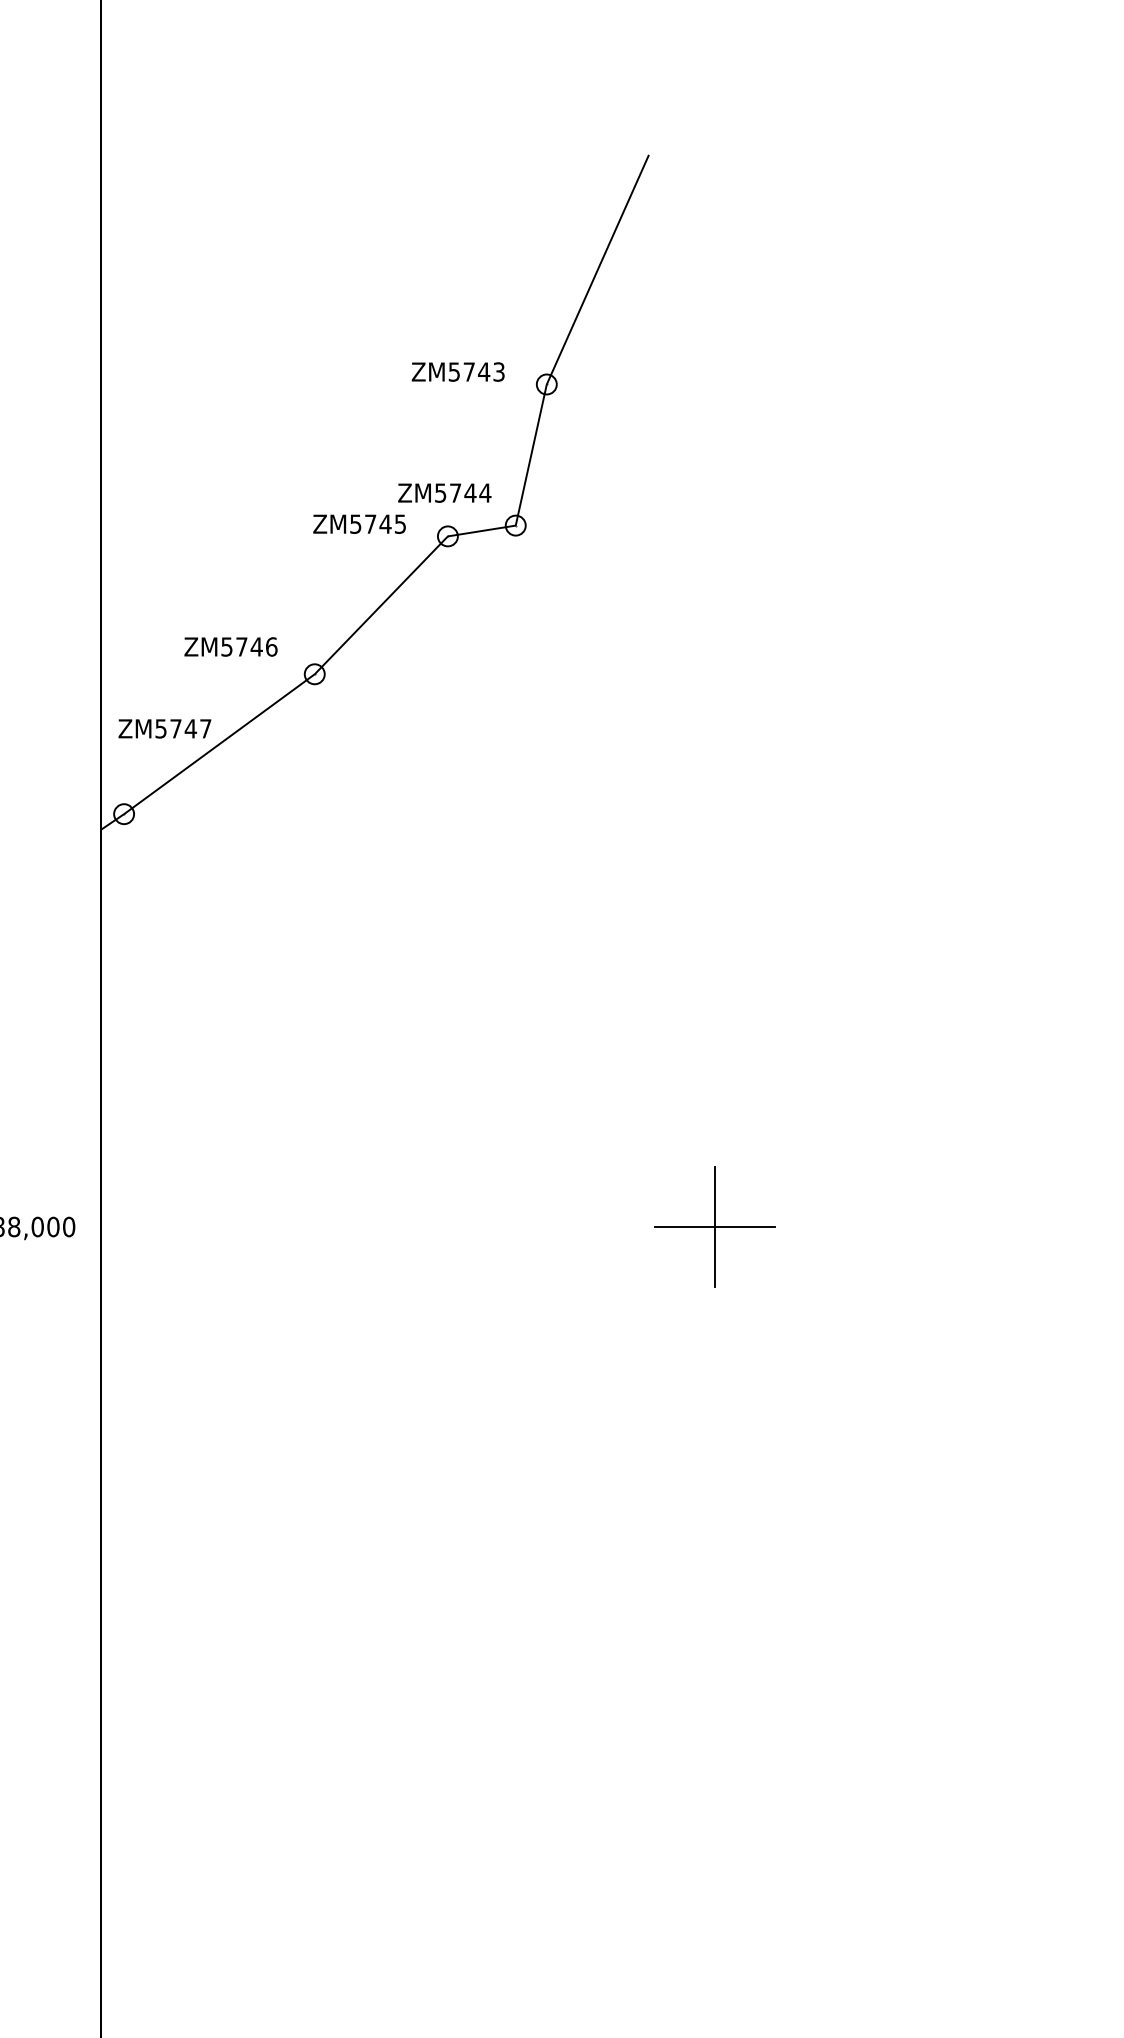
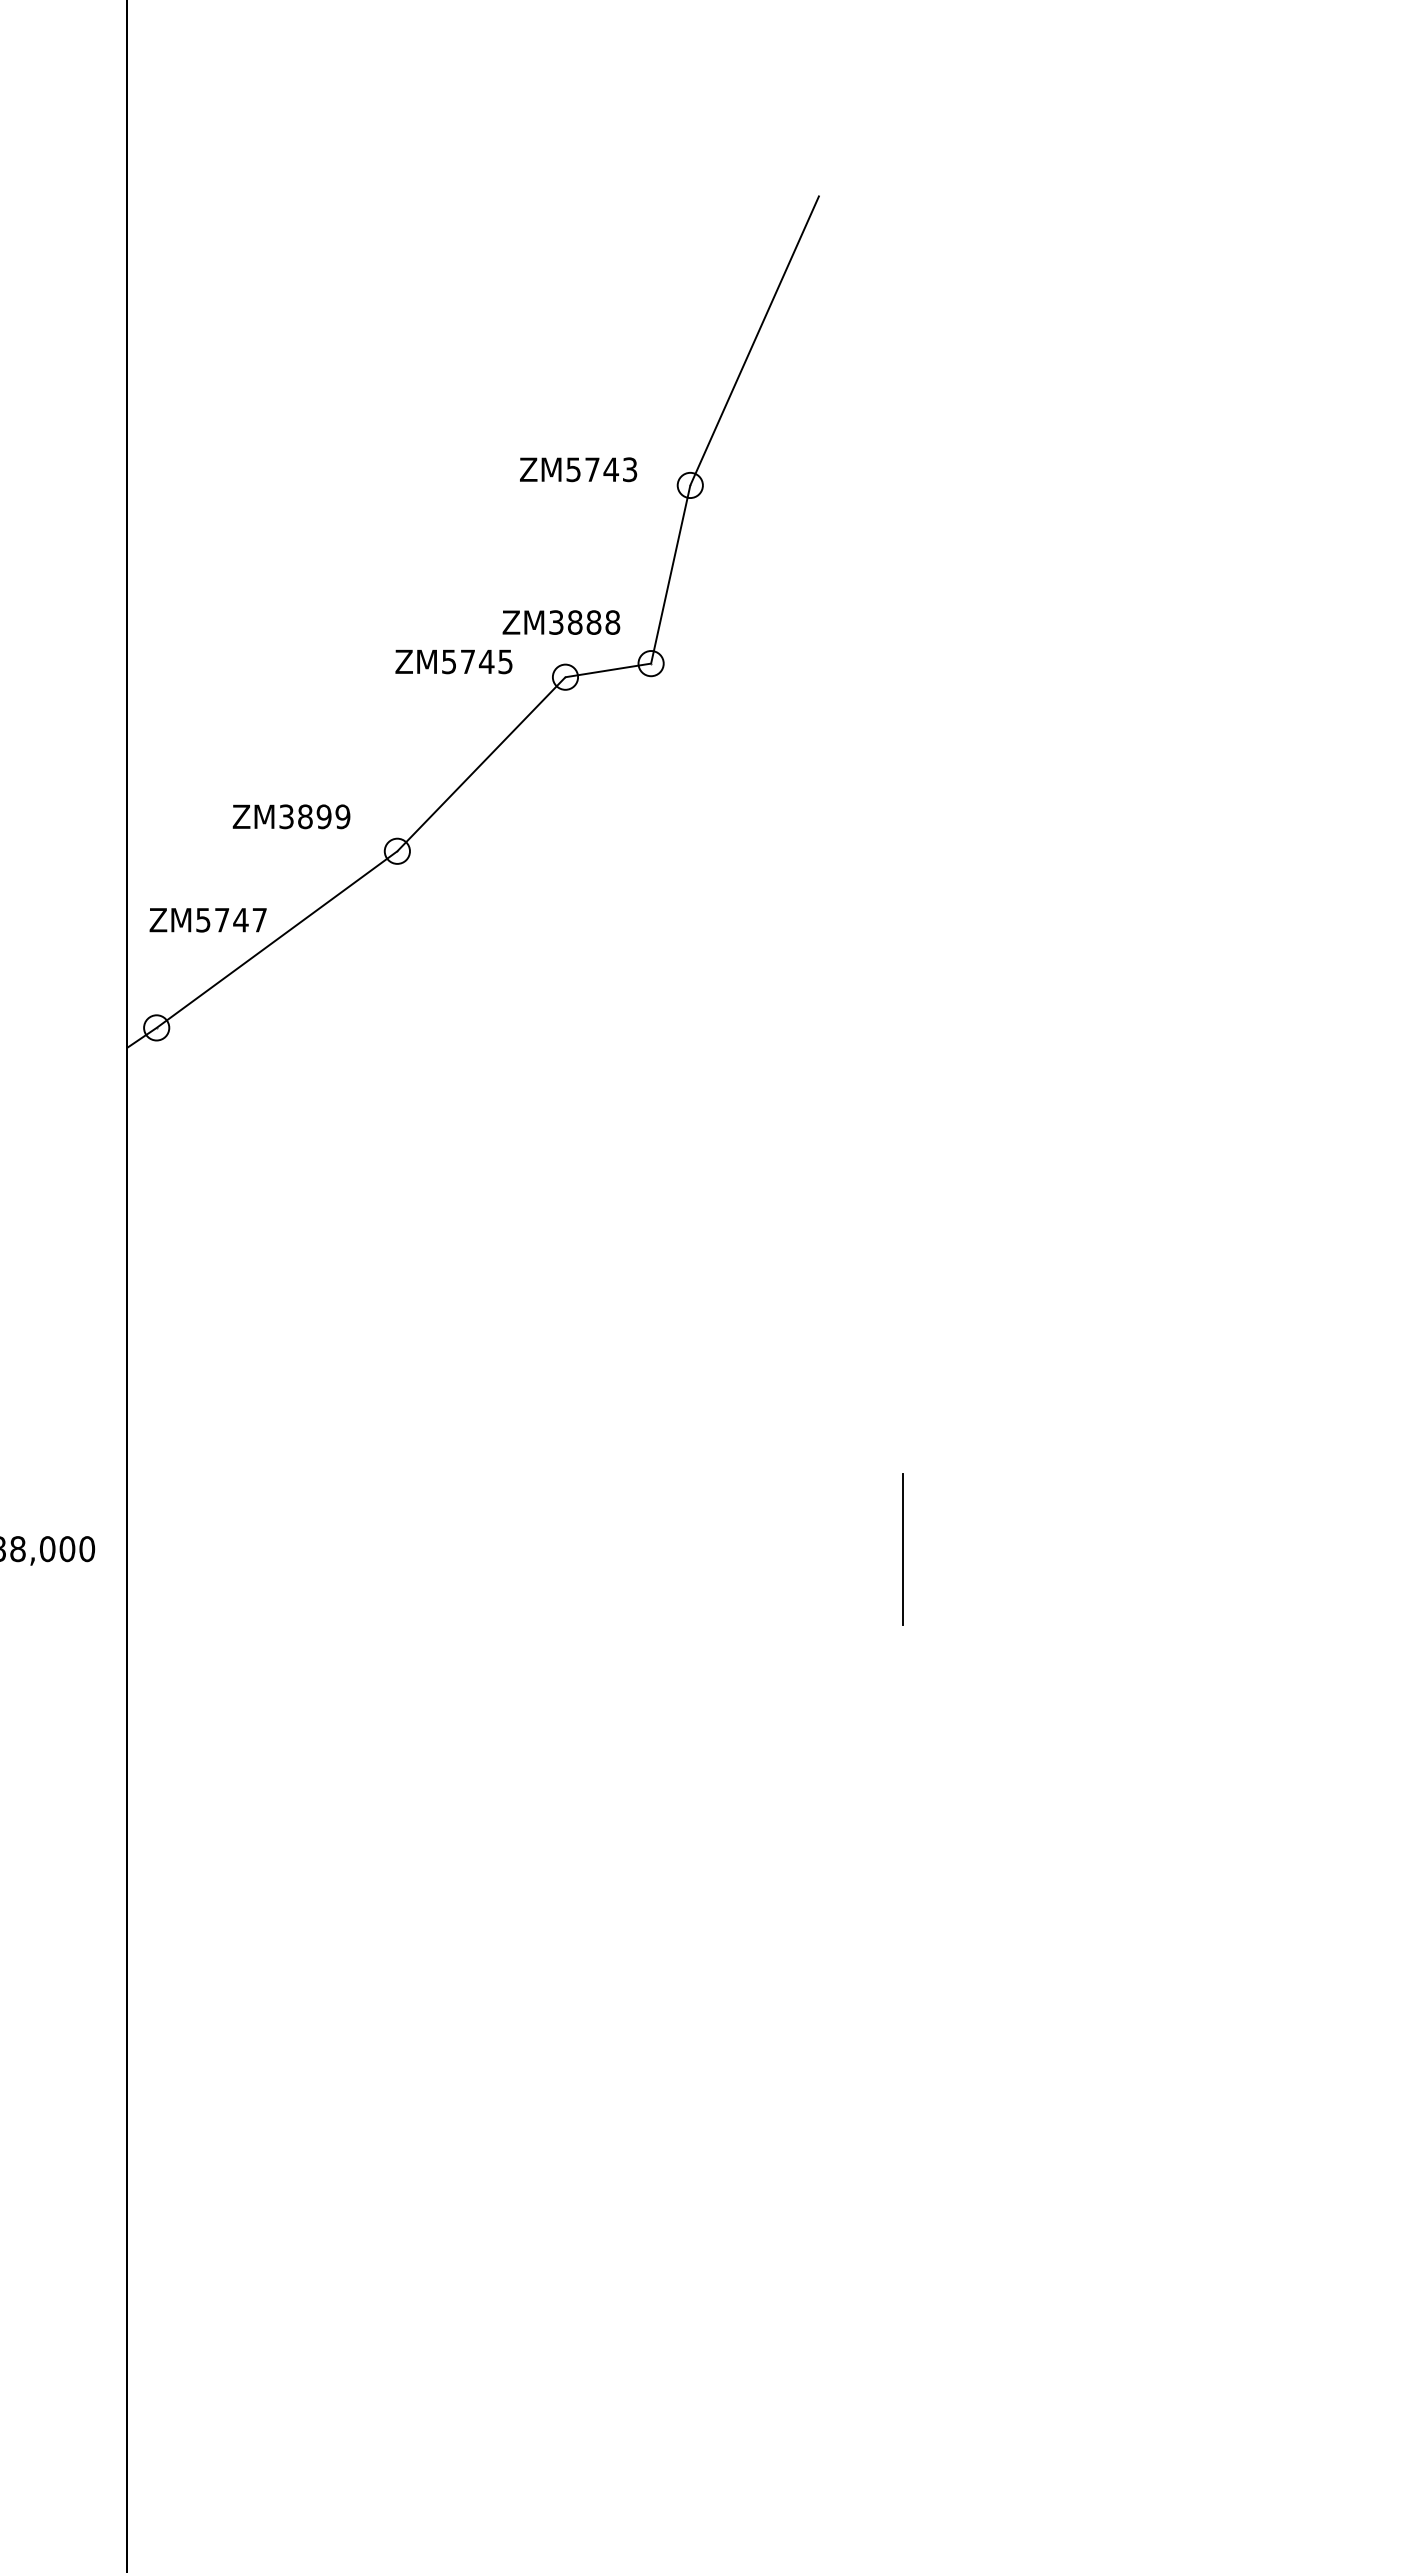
text: (463, 493) -> (585, 622), ZM5744 -> ZM3888
text: (249, 646) -> (315, 816), ZM5746 -> ZM3899
line: (714, 1227) -> (902, 1549), removed

